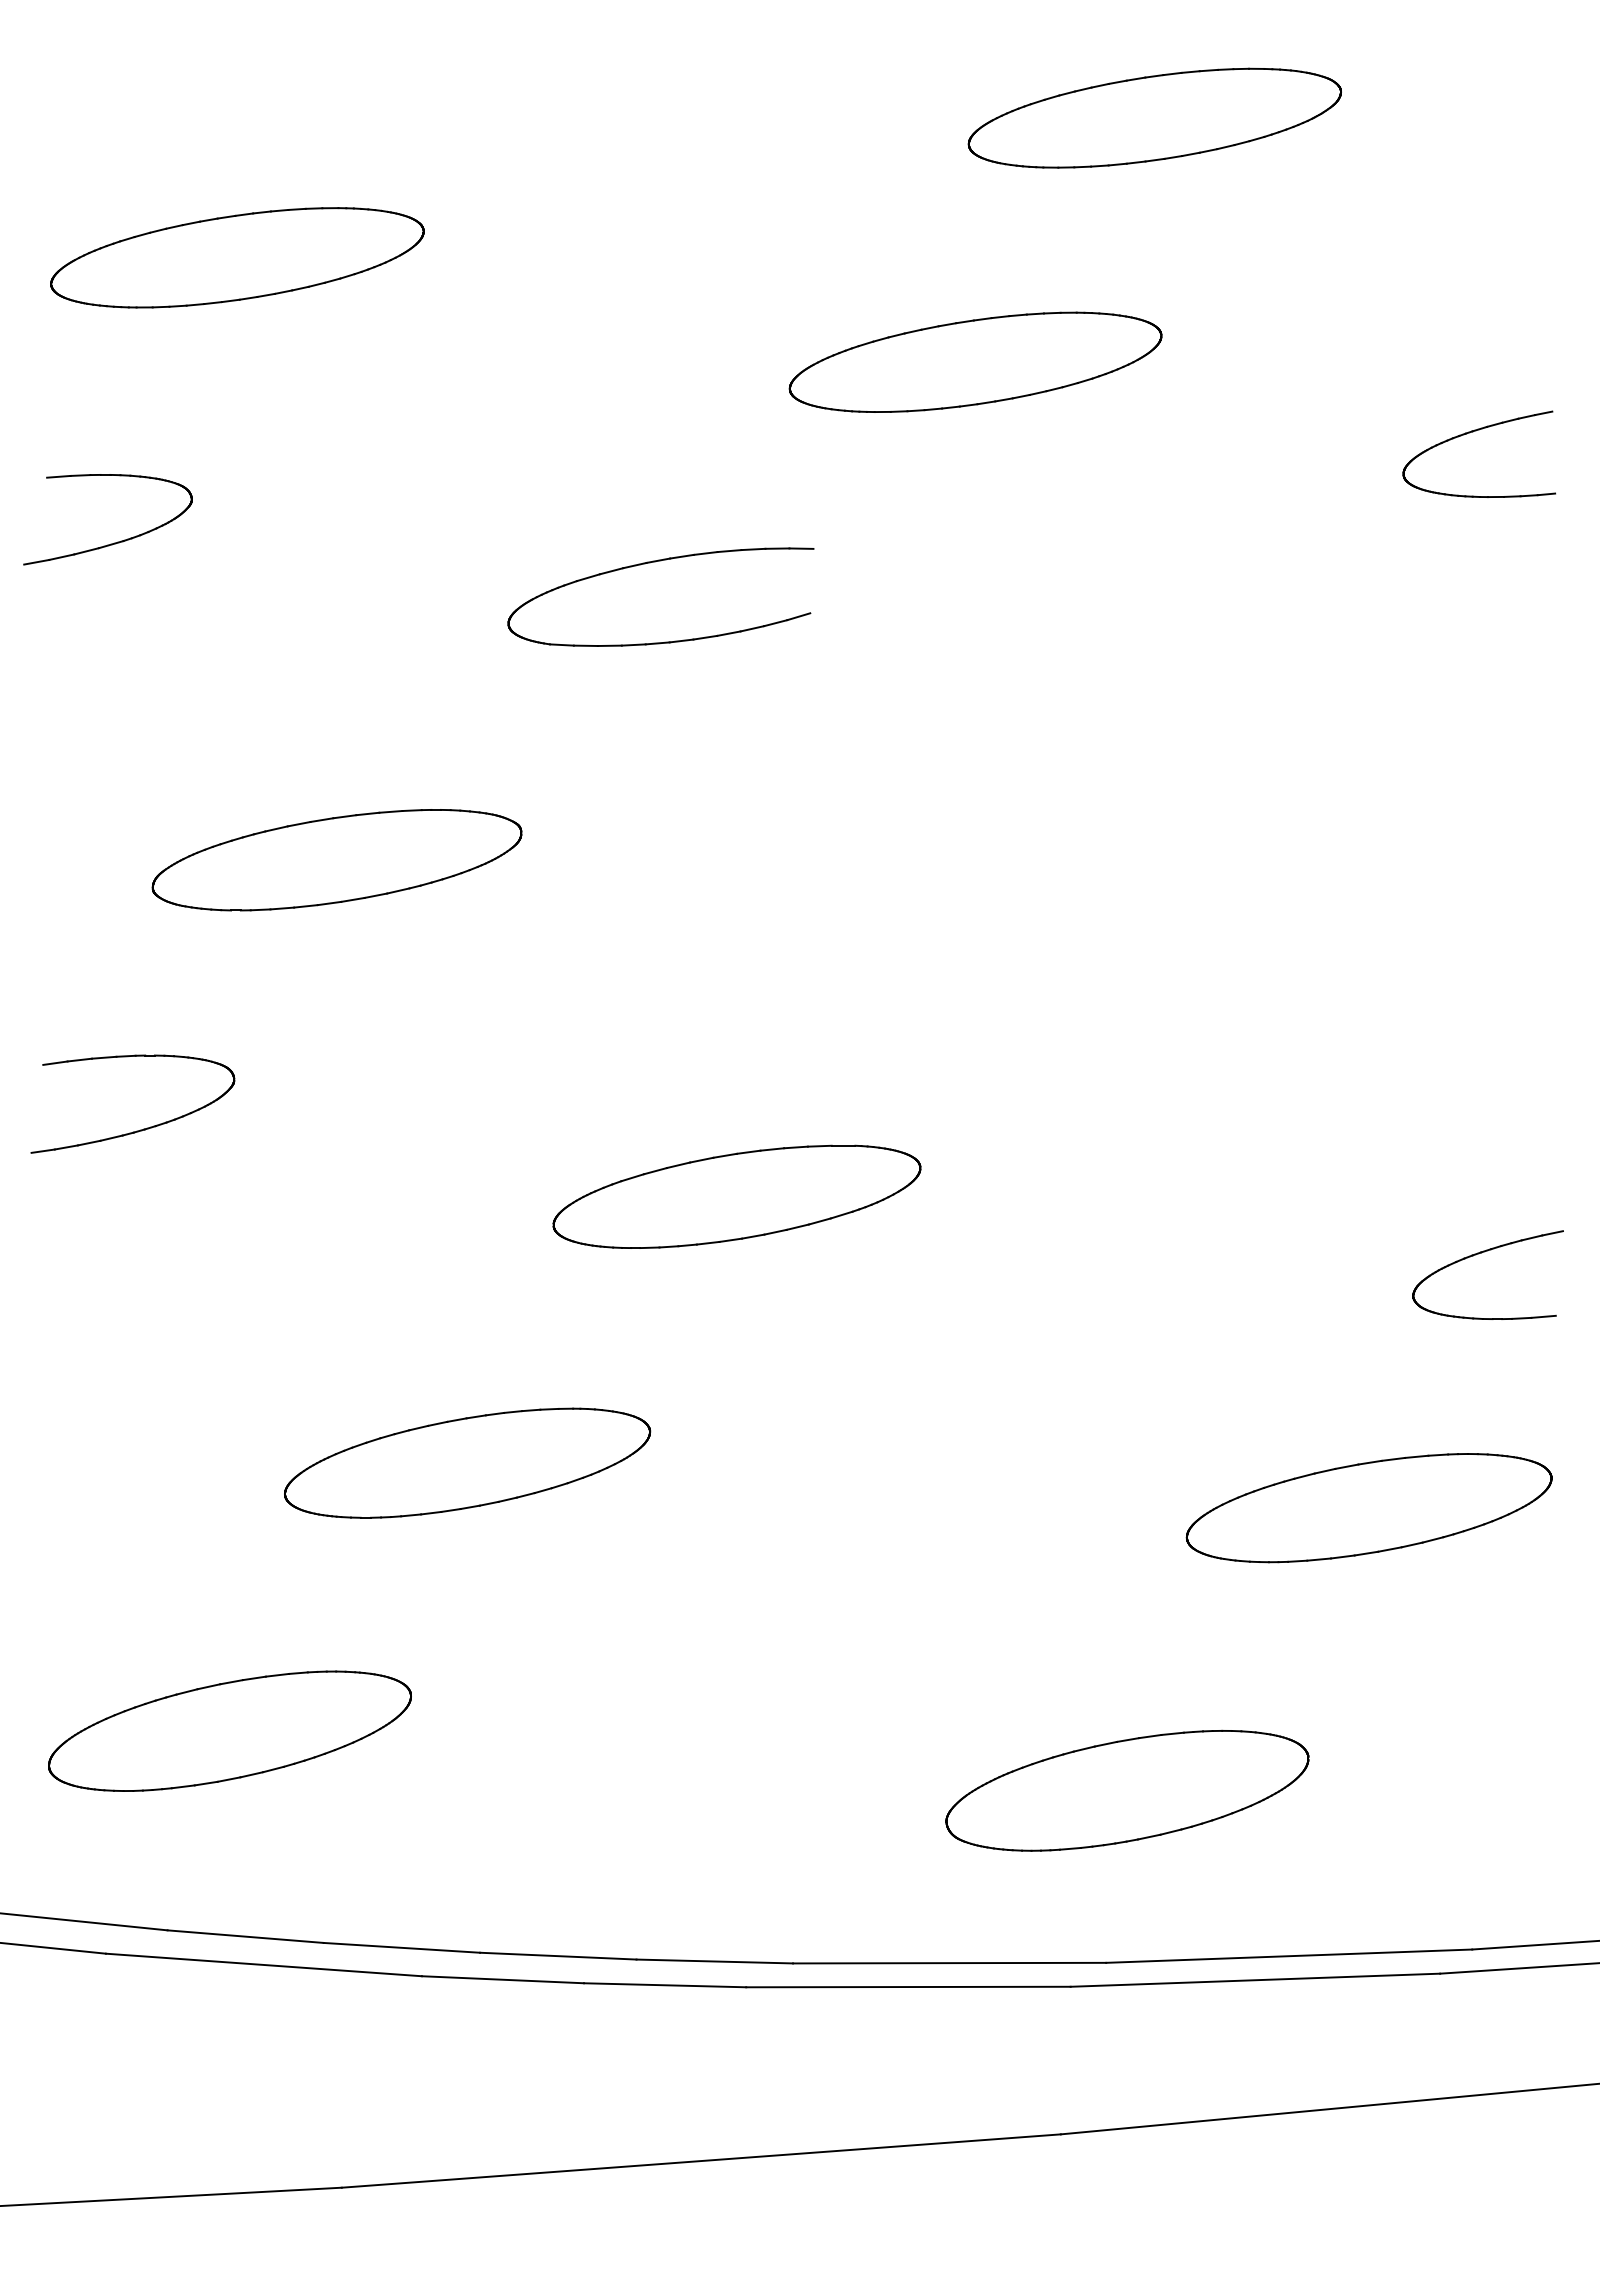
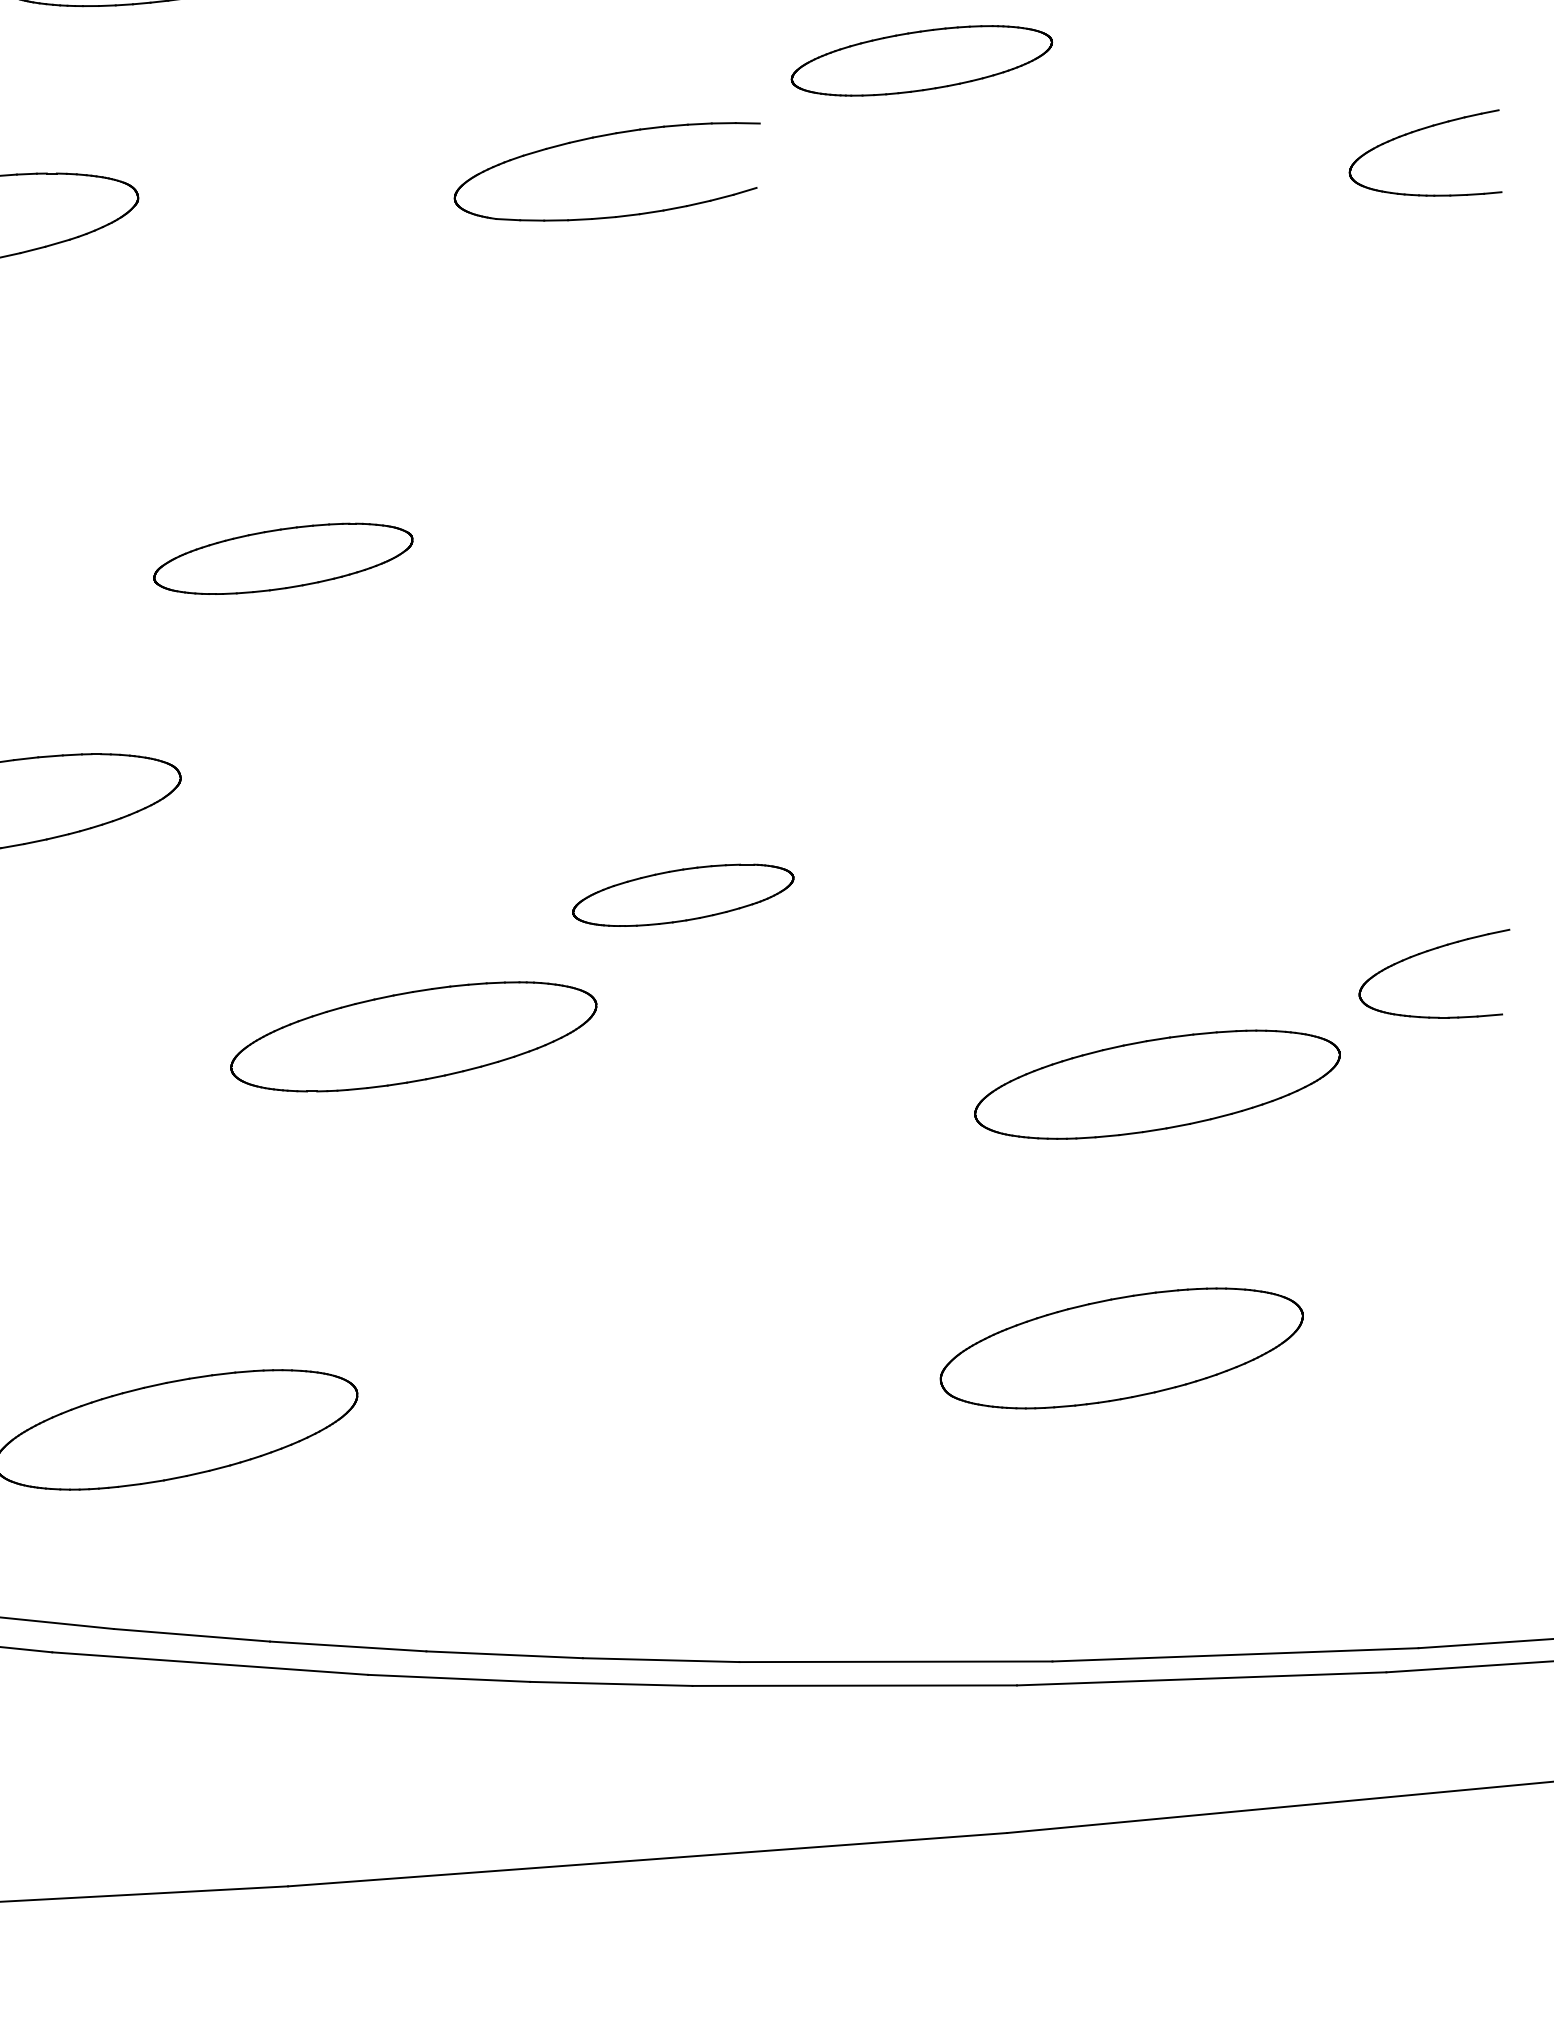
part: (975, 361) -> (921, 60), size x0.7
part: (655, 562) -> (601, 137), moved
part: (336, 860) -> (282, 559), size x0.7
part: (736, 1196) -> (682, 895), size x0.6
part: (467, 1462) -> (413, 1036), moved
part: (1368, 1508) -> (1156, 1085), moved
part: (1127, 1790) -> (1121, 1348), moved

